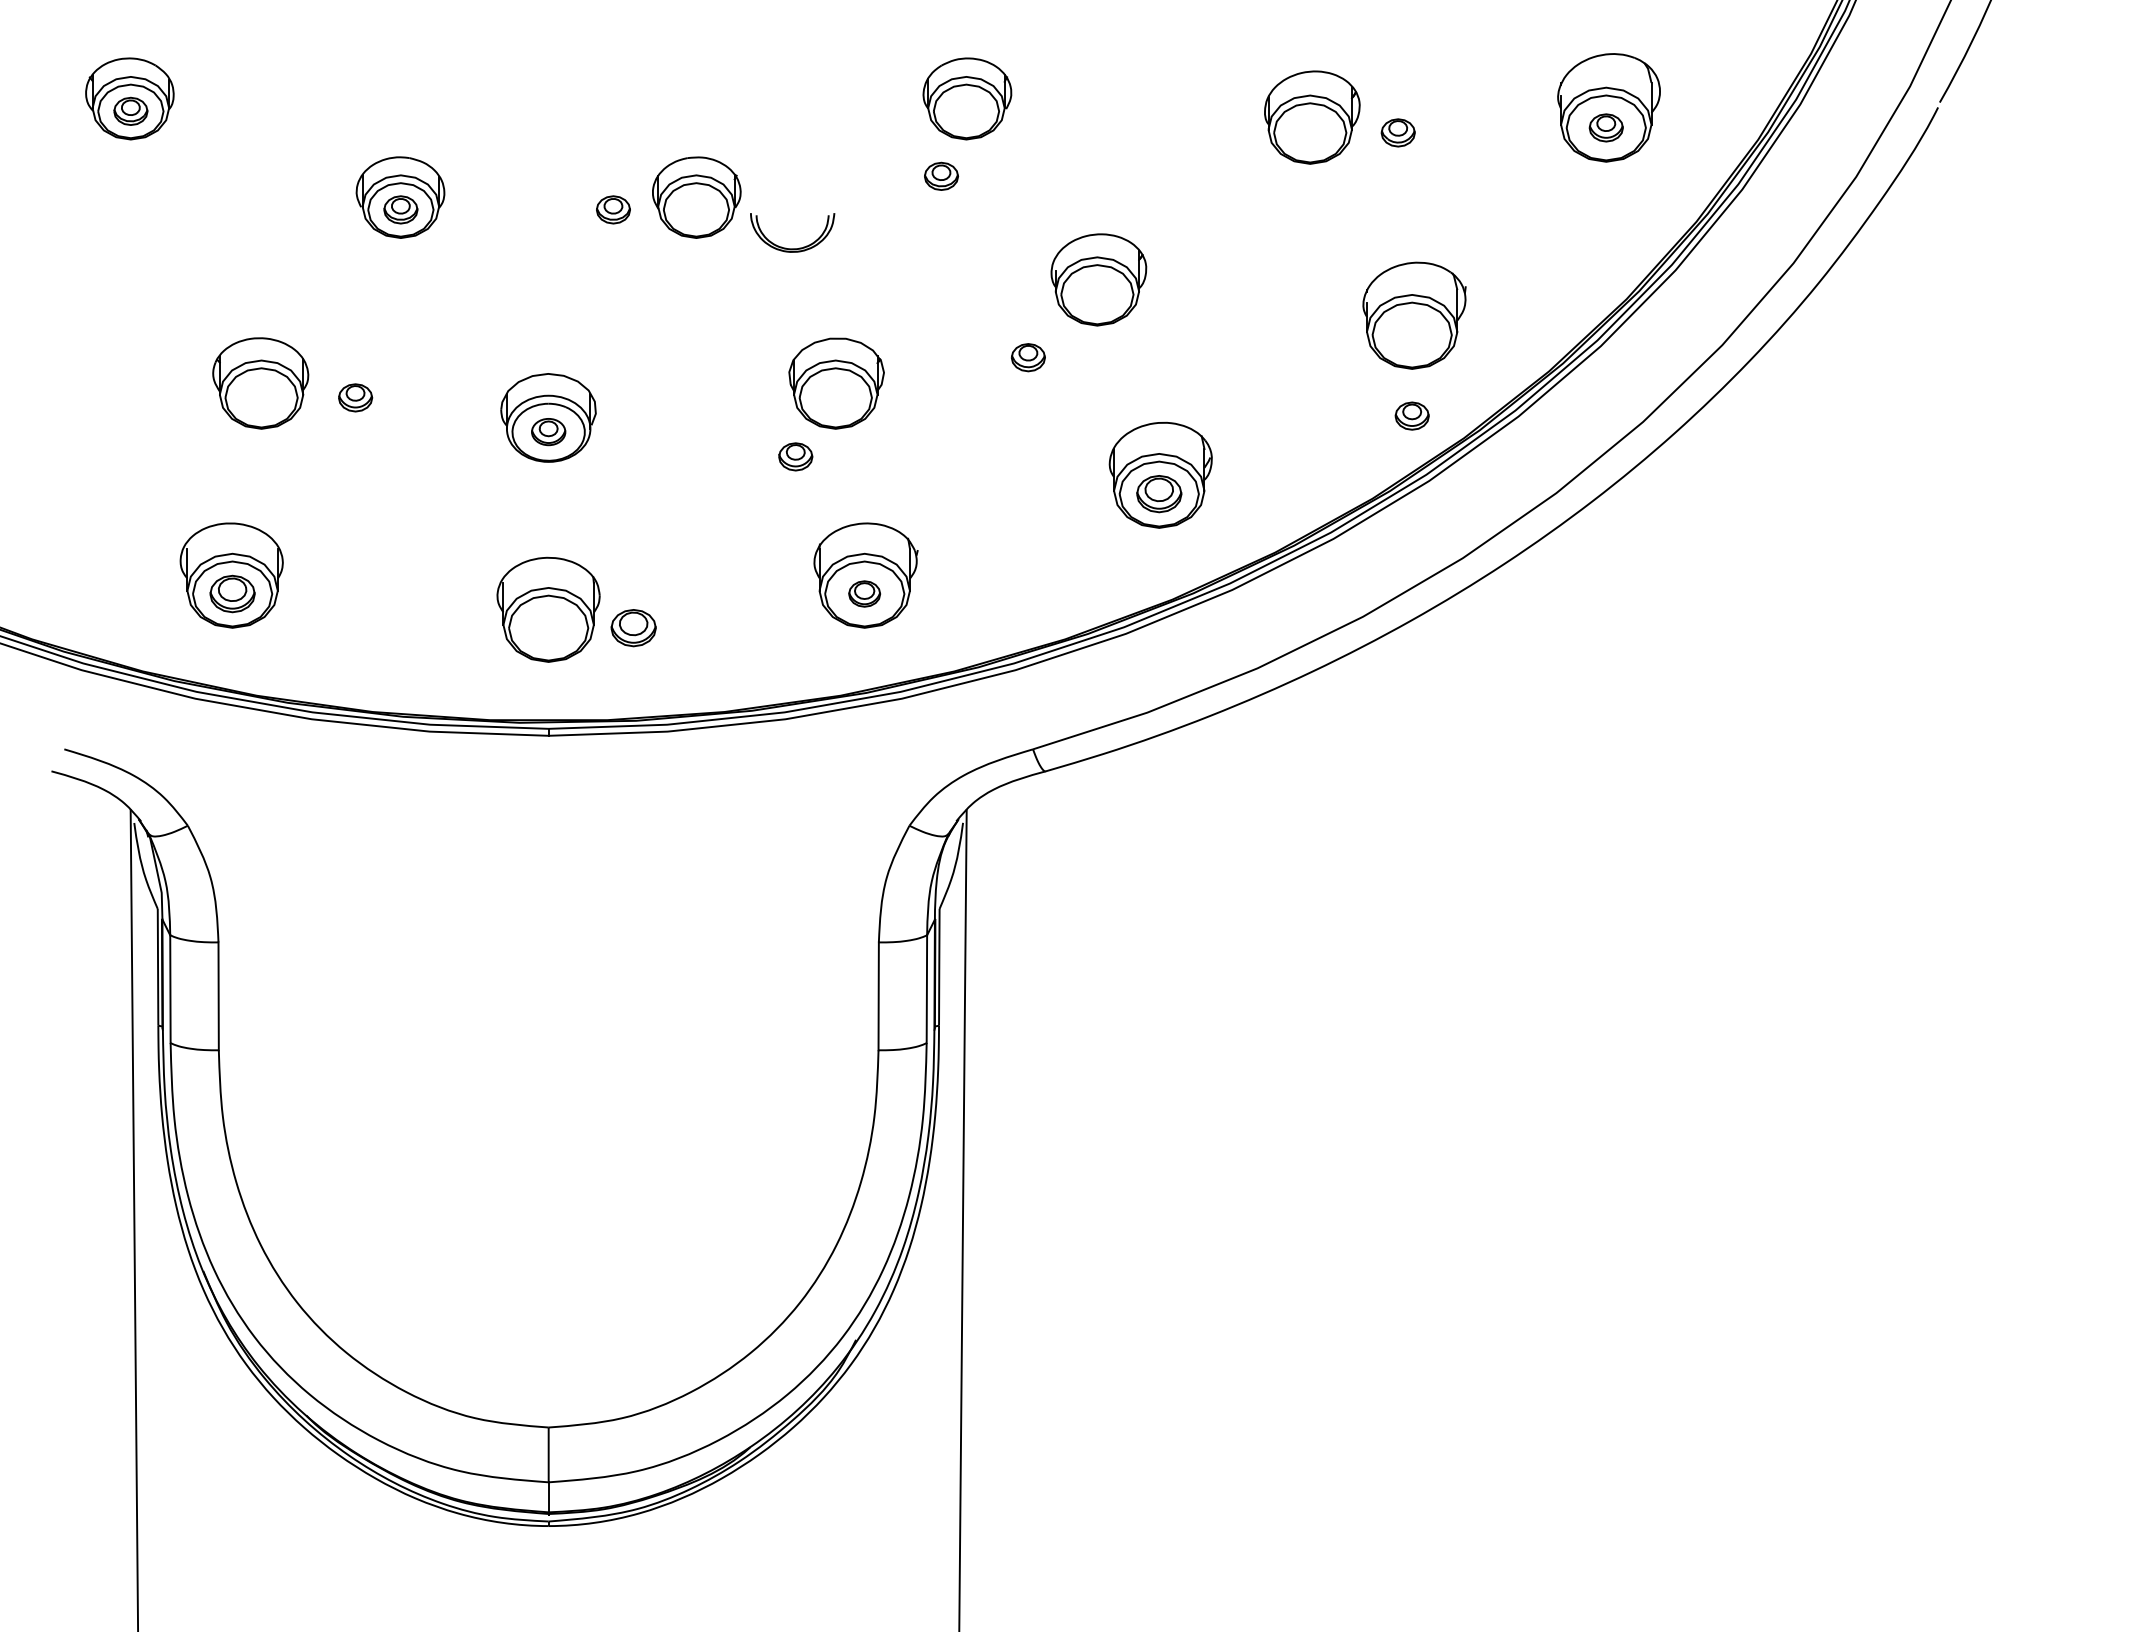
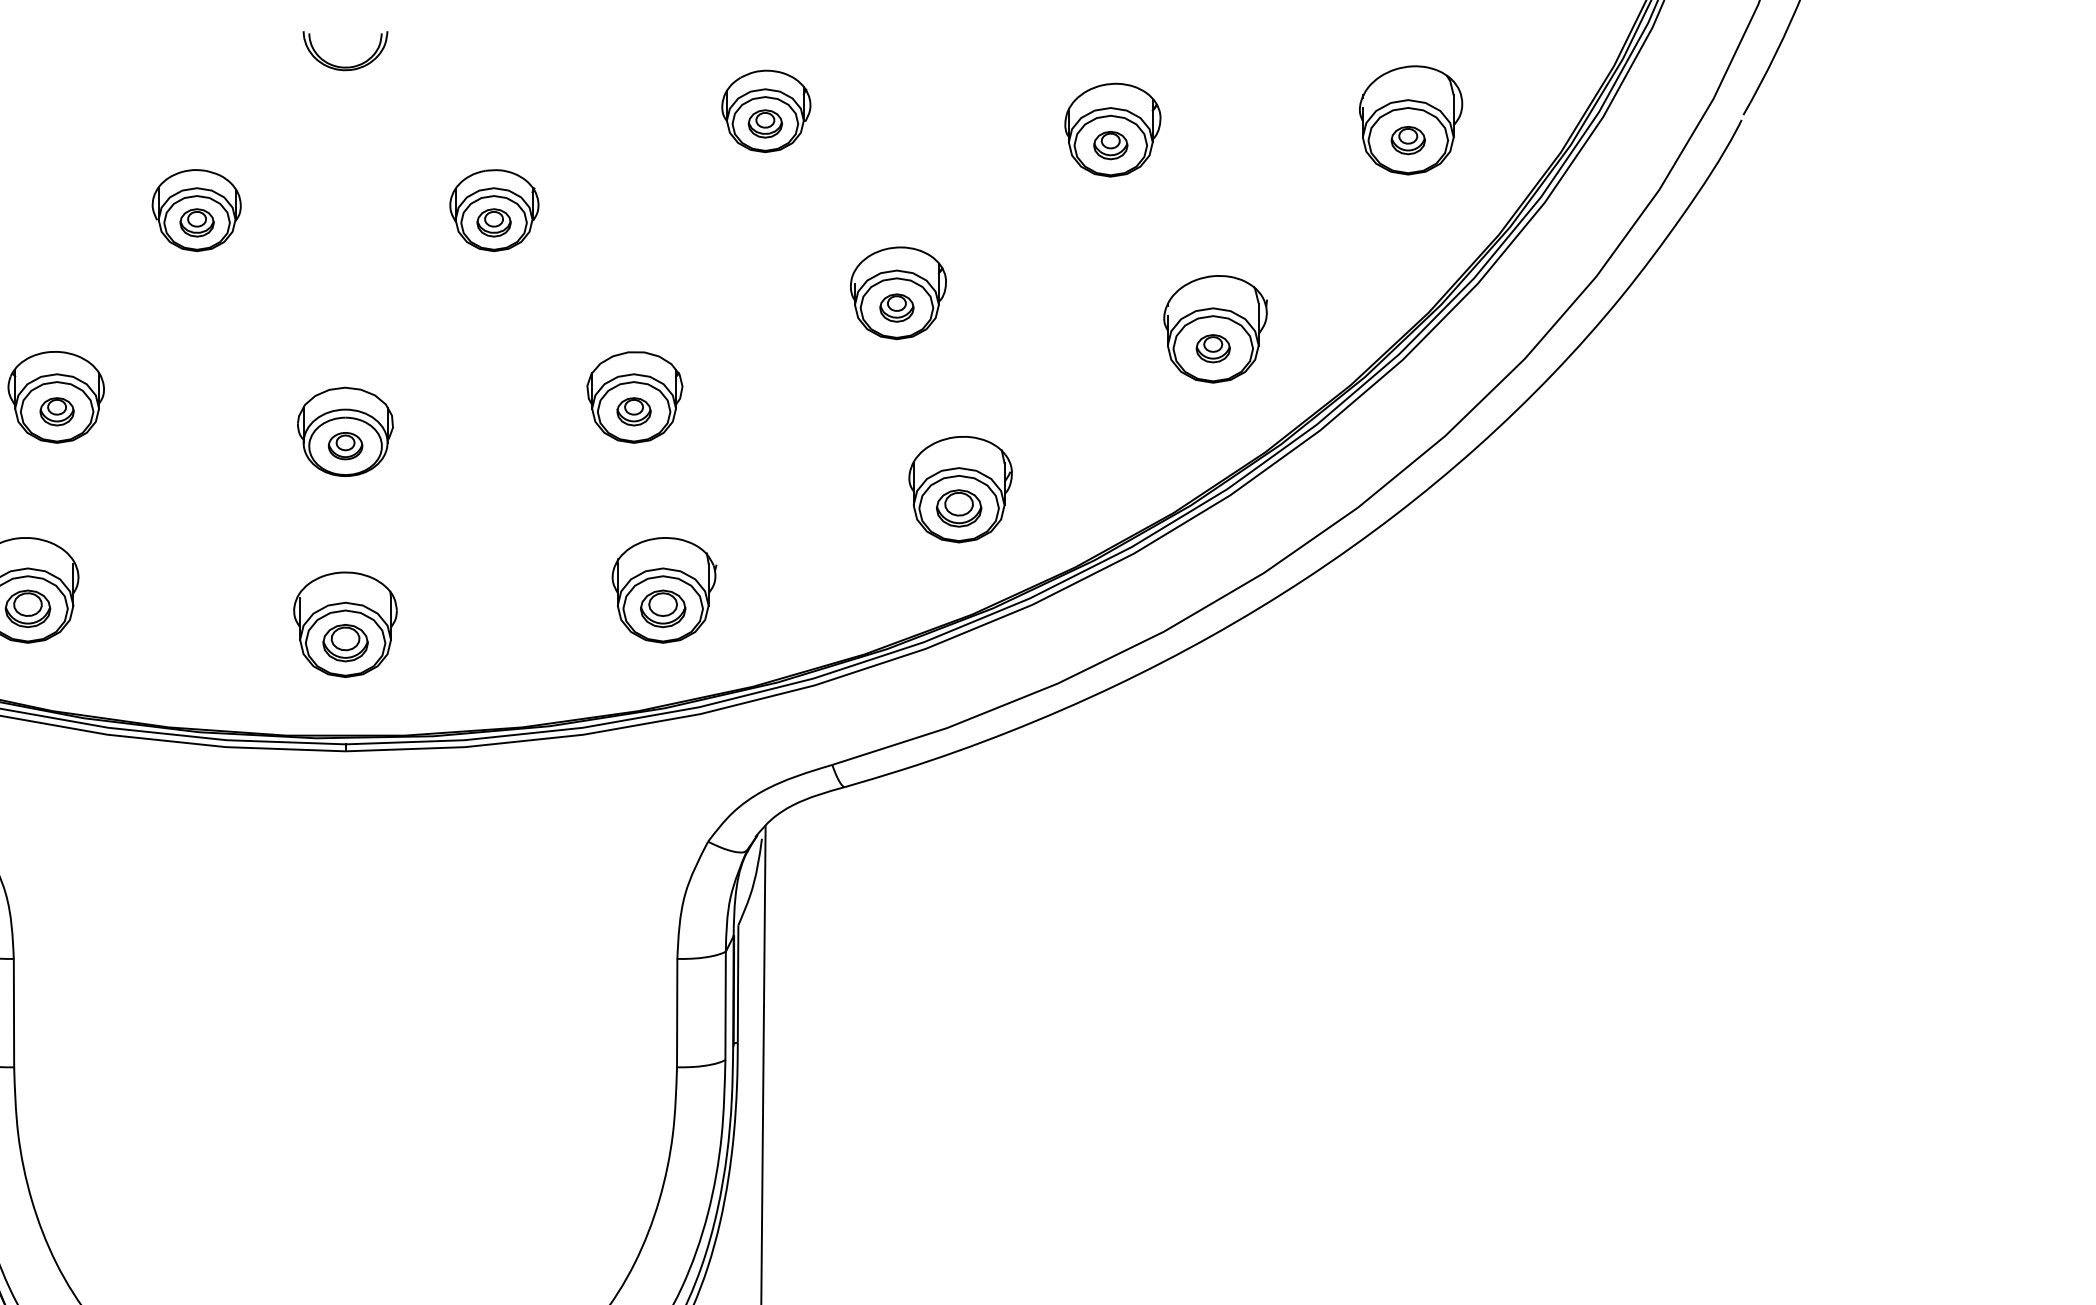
part: (1397, 132) -> (1110, 145), moved
part: (941, 175) -> (765, 123), moved
part: (613, 209) -> (494, 222), moved
part: (792, 248) -> (345, 66), moved
part: (1028, 357) -> (897, 307), moved
part: (355, 397) -> (57, 411), moved
part: (1411, 415) -> (1212, 348), moved
part: (795, 456) -> (633, 411), moved
part: (864, 593) -> (662, 608), size x1.43
part: (633, 628) -> (345, 643), moved

